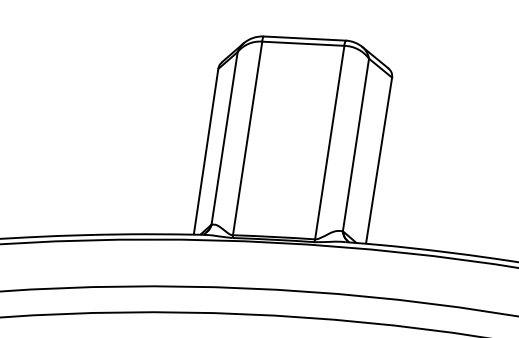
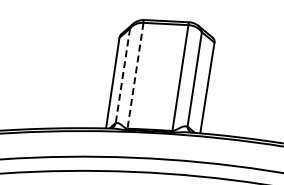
line: (223, 137) -> (122, 75), solid -> dashed
line: (247, 137) -> (135, 75), solid -> dashed

